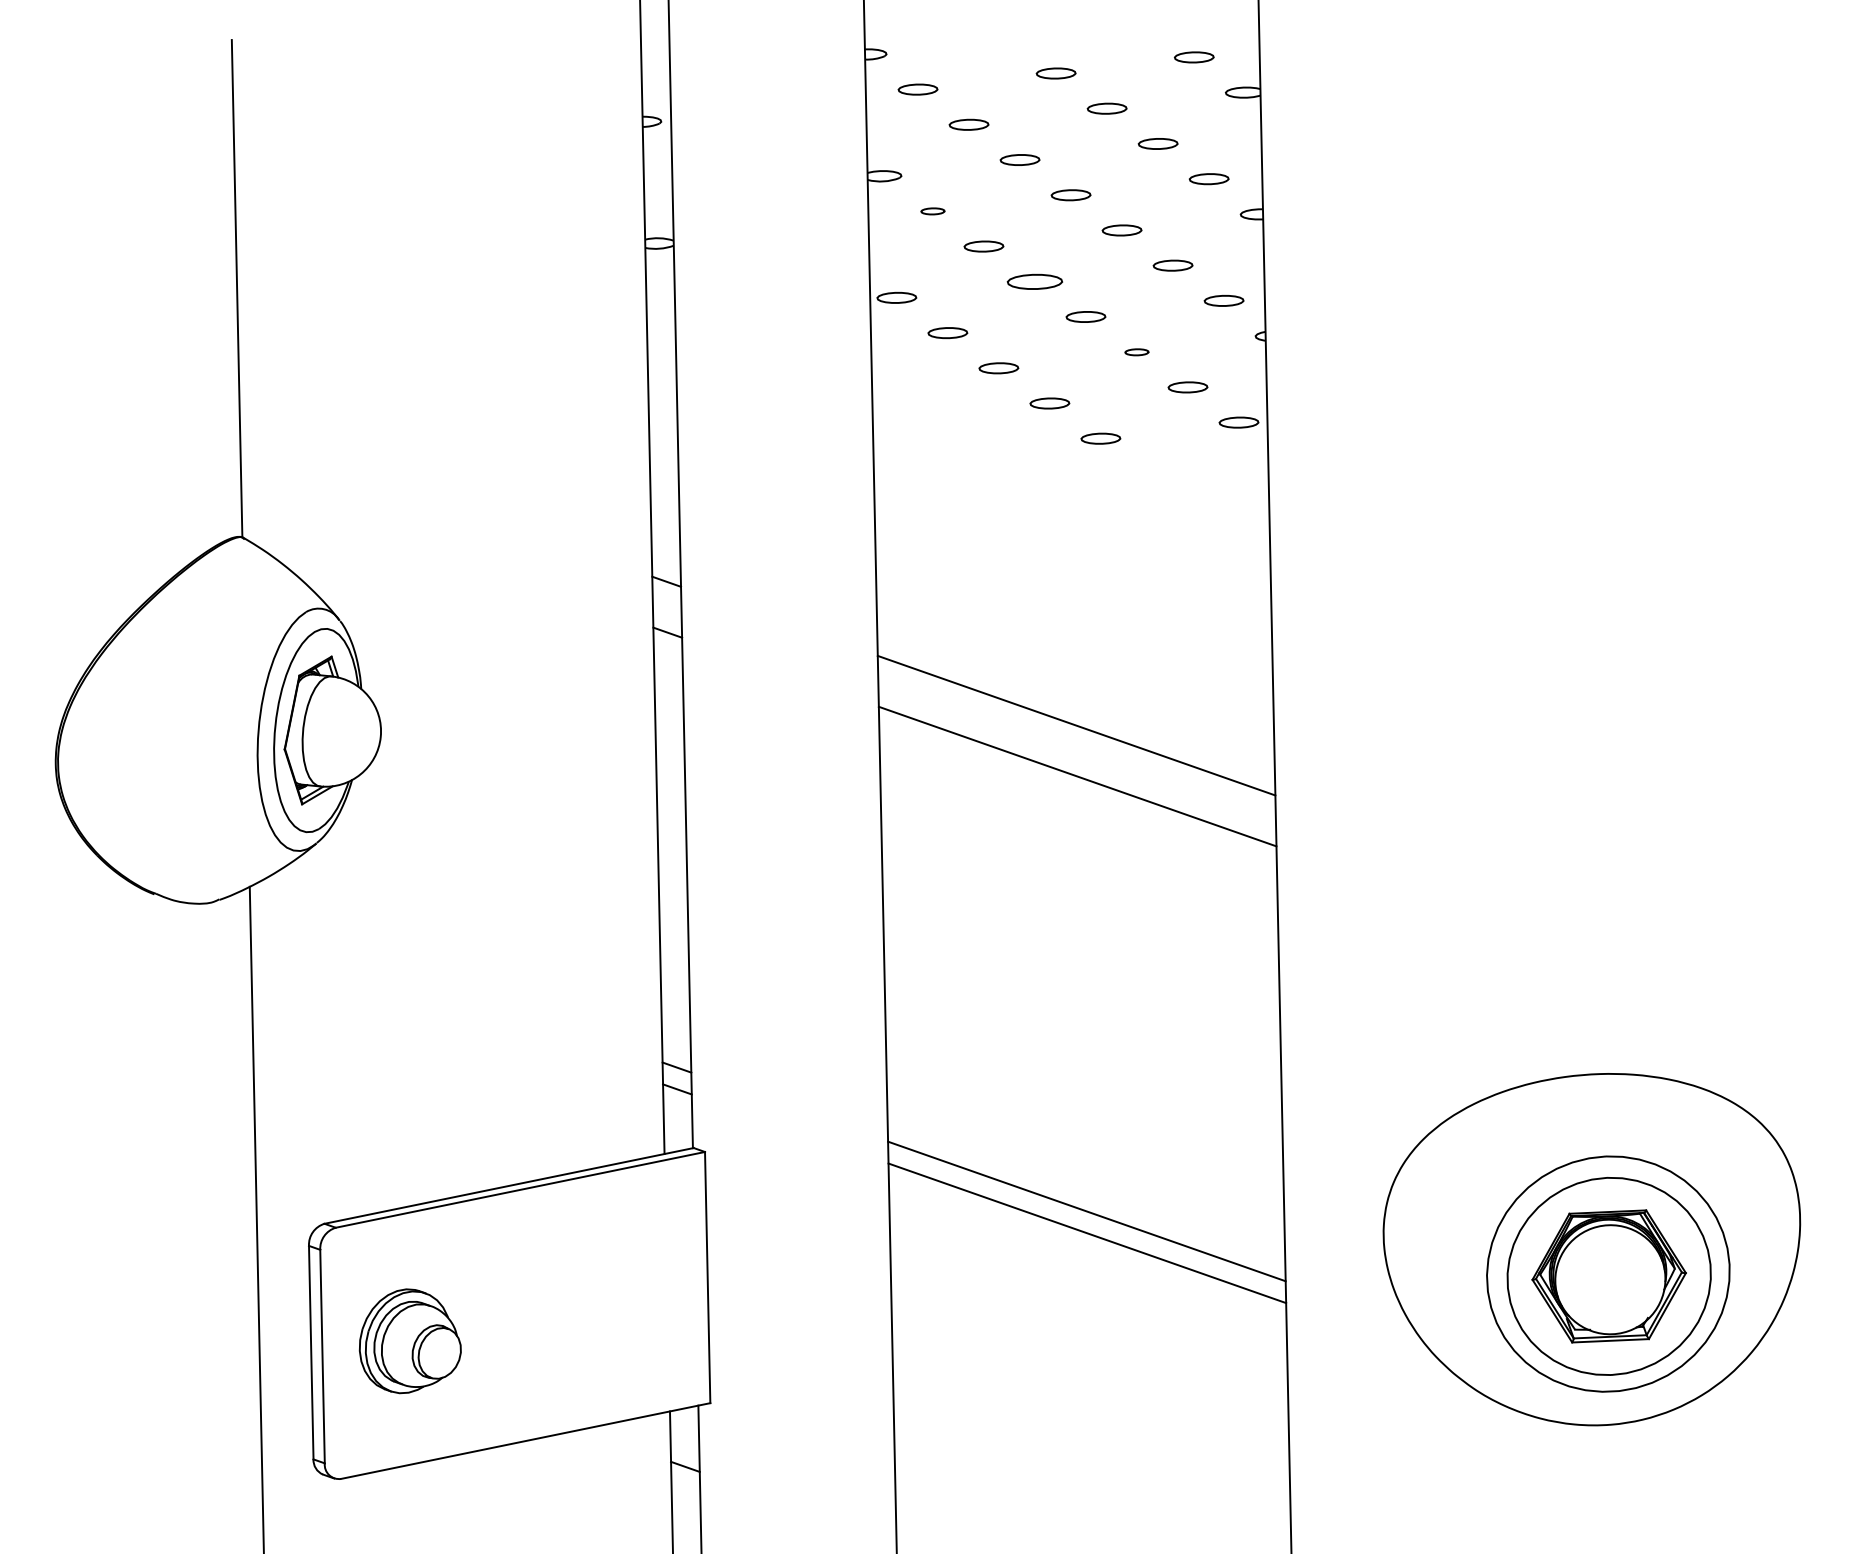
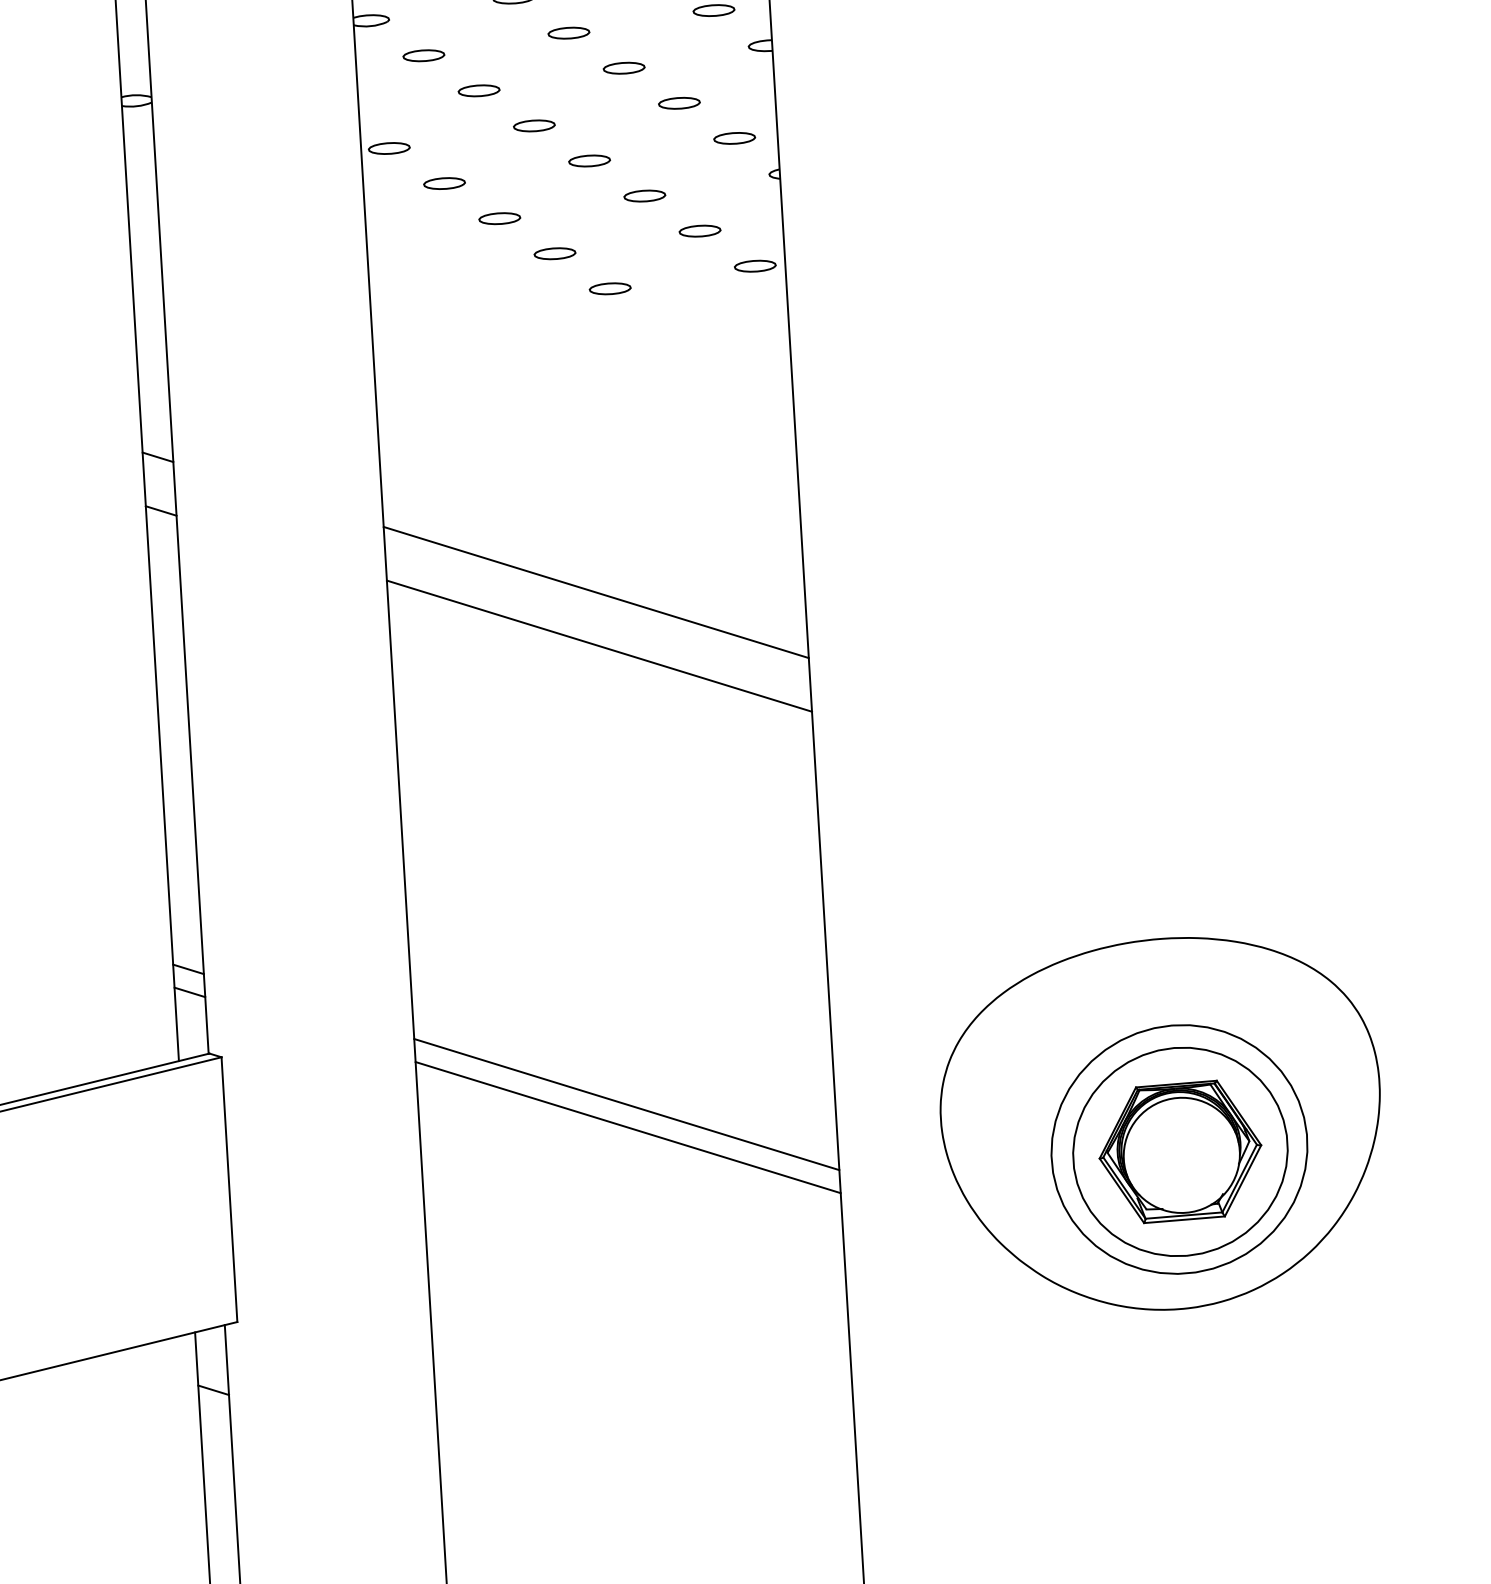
part: (932, 211) -> (423, 55), size x1.67
part: (1034, 281) -> (533, 125), size x0.71
part: (1136, 352) -> (644, 196), size x1.67

